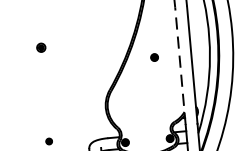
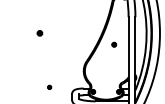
part: (40, 48) -> (39, 33), moved
line: (180, 67) -> (128, 51), dashed -> solid

